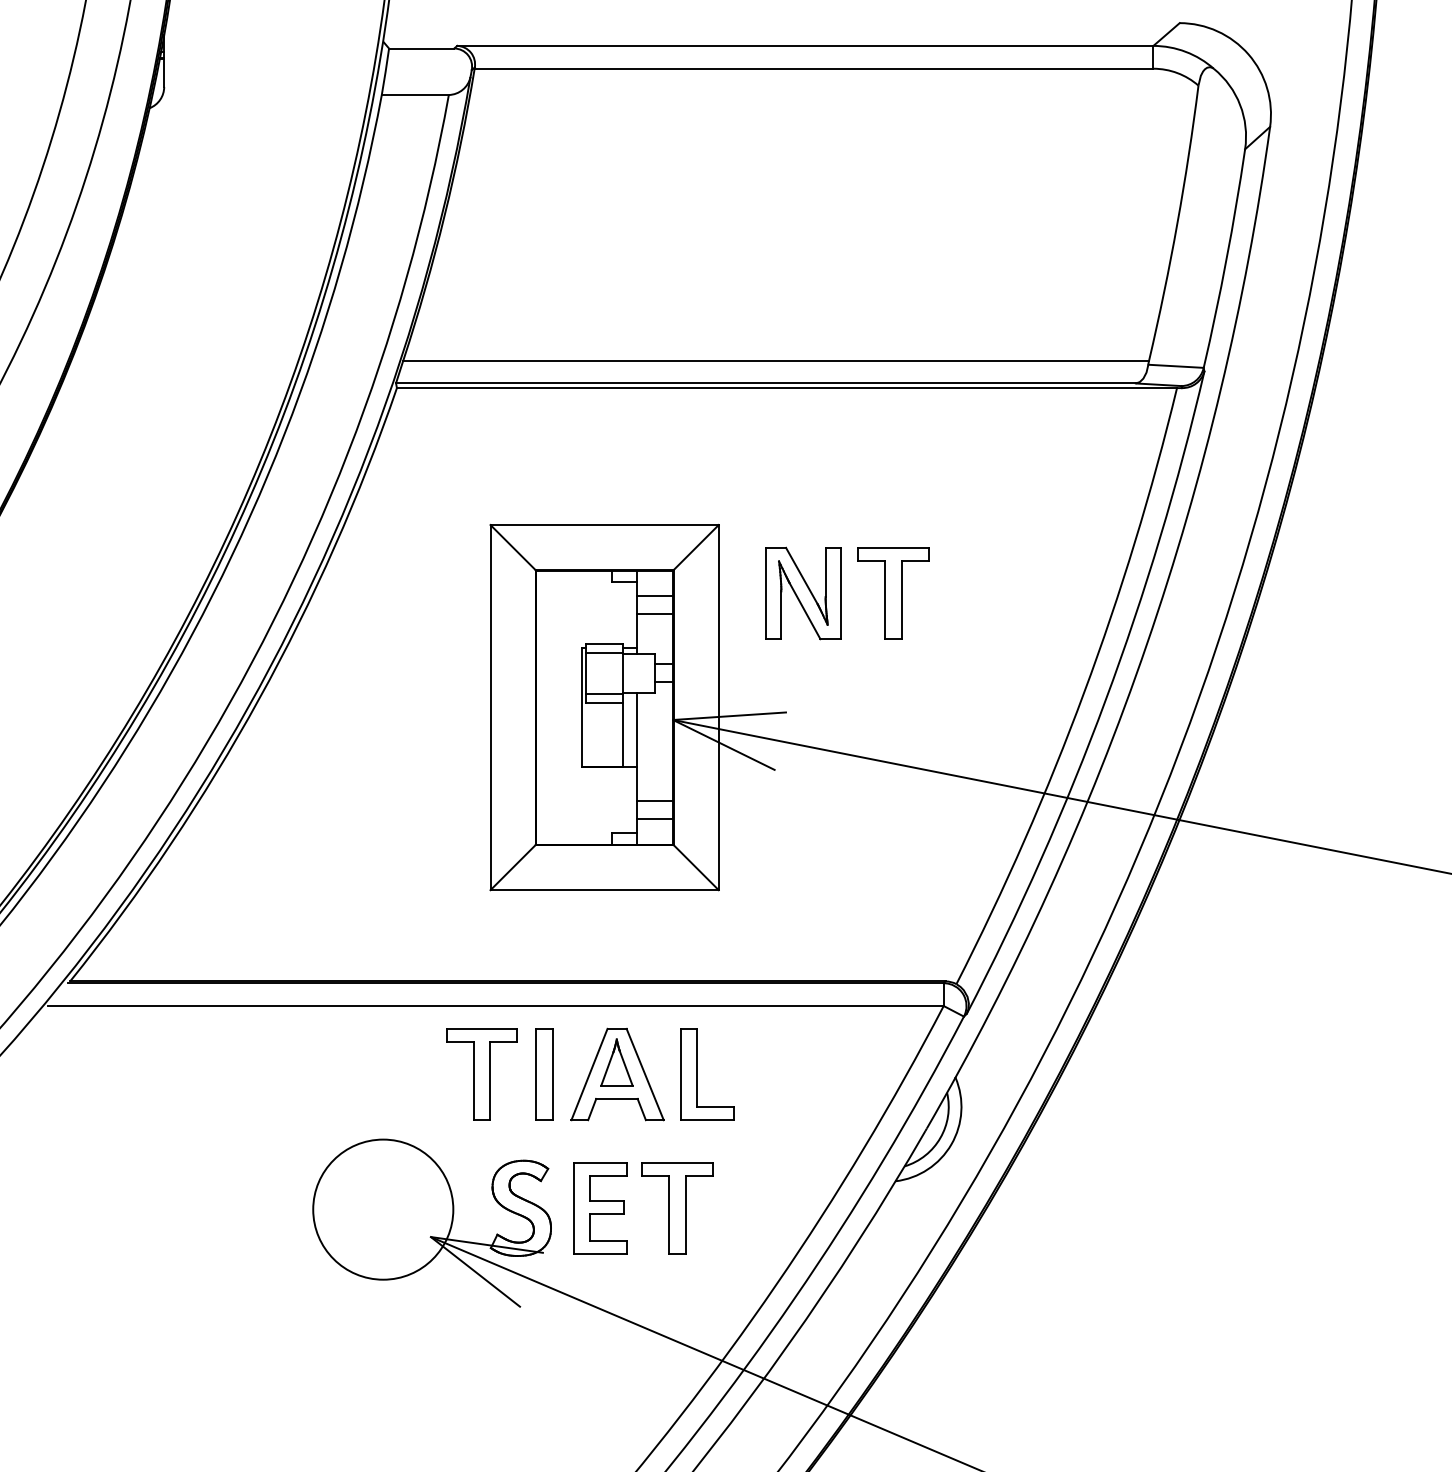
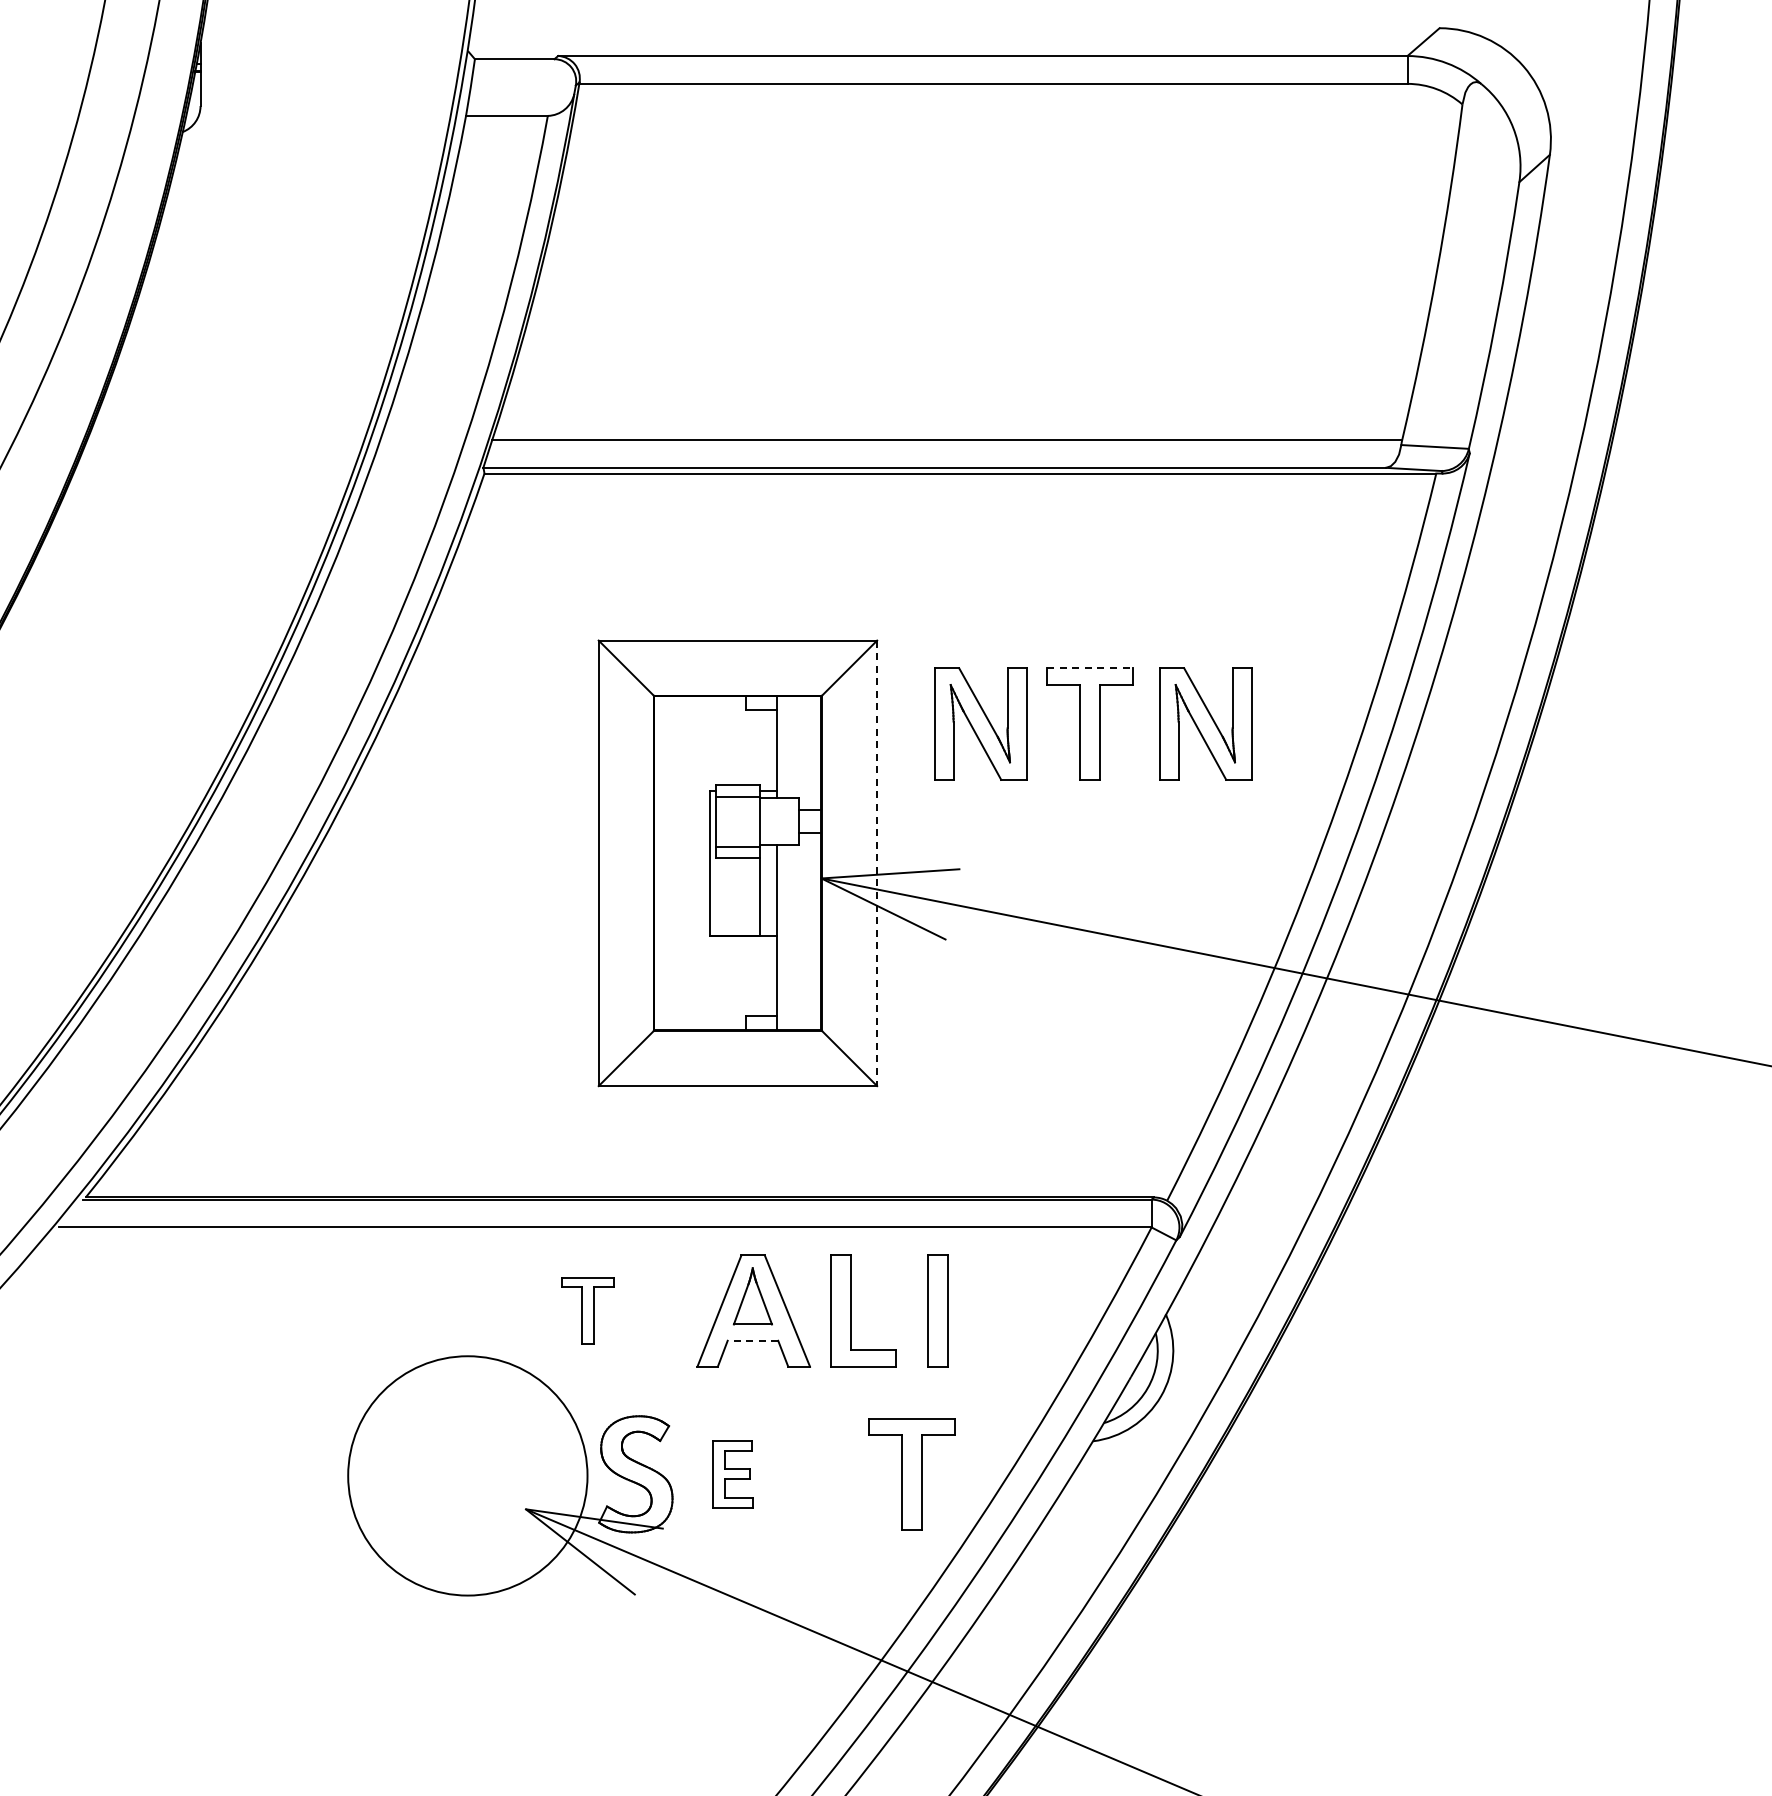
line: (893, 547) -> (1090, 668), solid -> dashed
part: (987, 592) -> (1205, 723), added
line: (654, 595) -> (798, 726), removed
line: (654, 614) -> (798, 749), removed
line: (719, 707) -> (877, 863), solid -> dashed
line: (654, 801) -> (798, 977), removed
line: (654, 819) -> (798, 999), removed
part: (481, 1074) -> (587, 1310), size x0.6
part: (543, 1074) -> (937, 1310), moved
line: (616, 1098) -> (752, 1340), solid -> dashed
part: (600, 1208) -> (732, 1474), size x0.6
part: (677, 1208) -> (911, 1474), moved
circle: (382, 1209) -> (467, 1475), size x1.4

